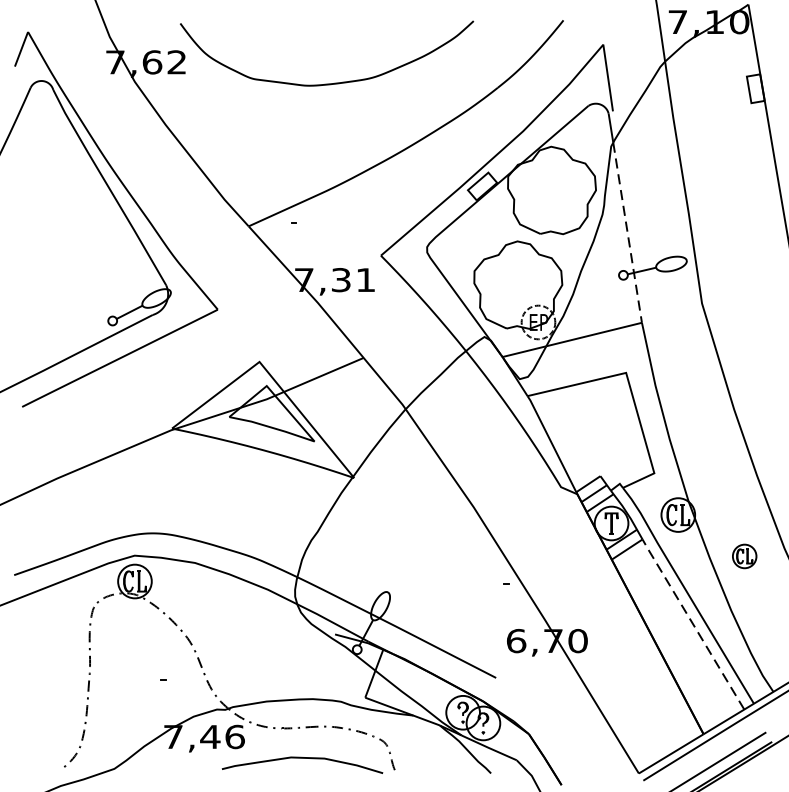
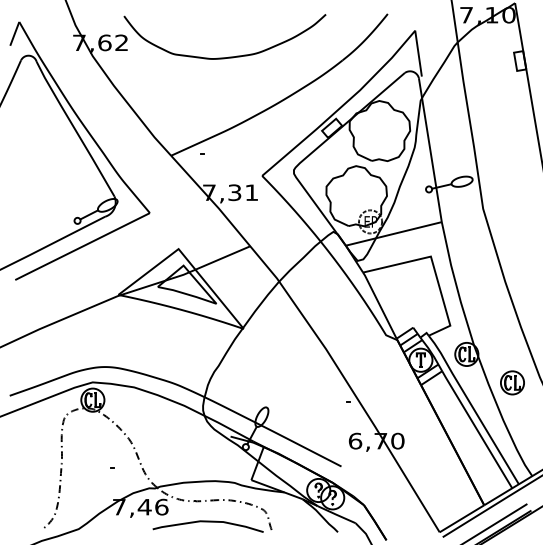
line: (626, 233) -> (431, 160), dashed -> solid
part: (744, 555) -> (512, 382), size x1.43
line: (692, 622) -> (476, 428), dashed -> solid

